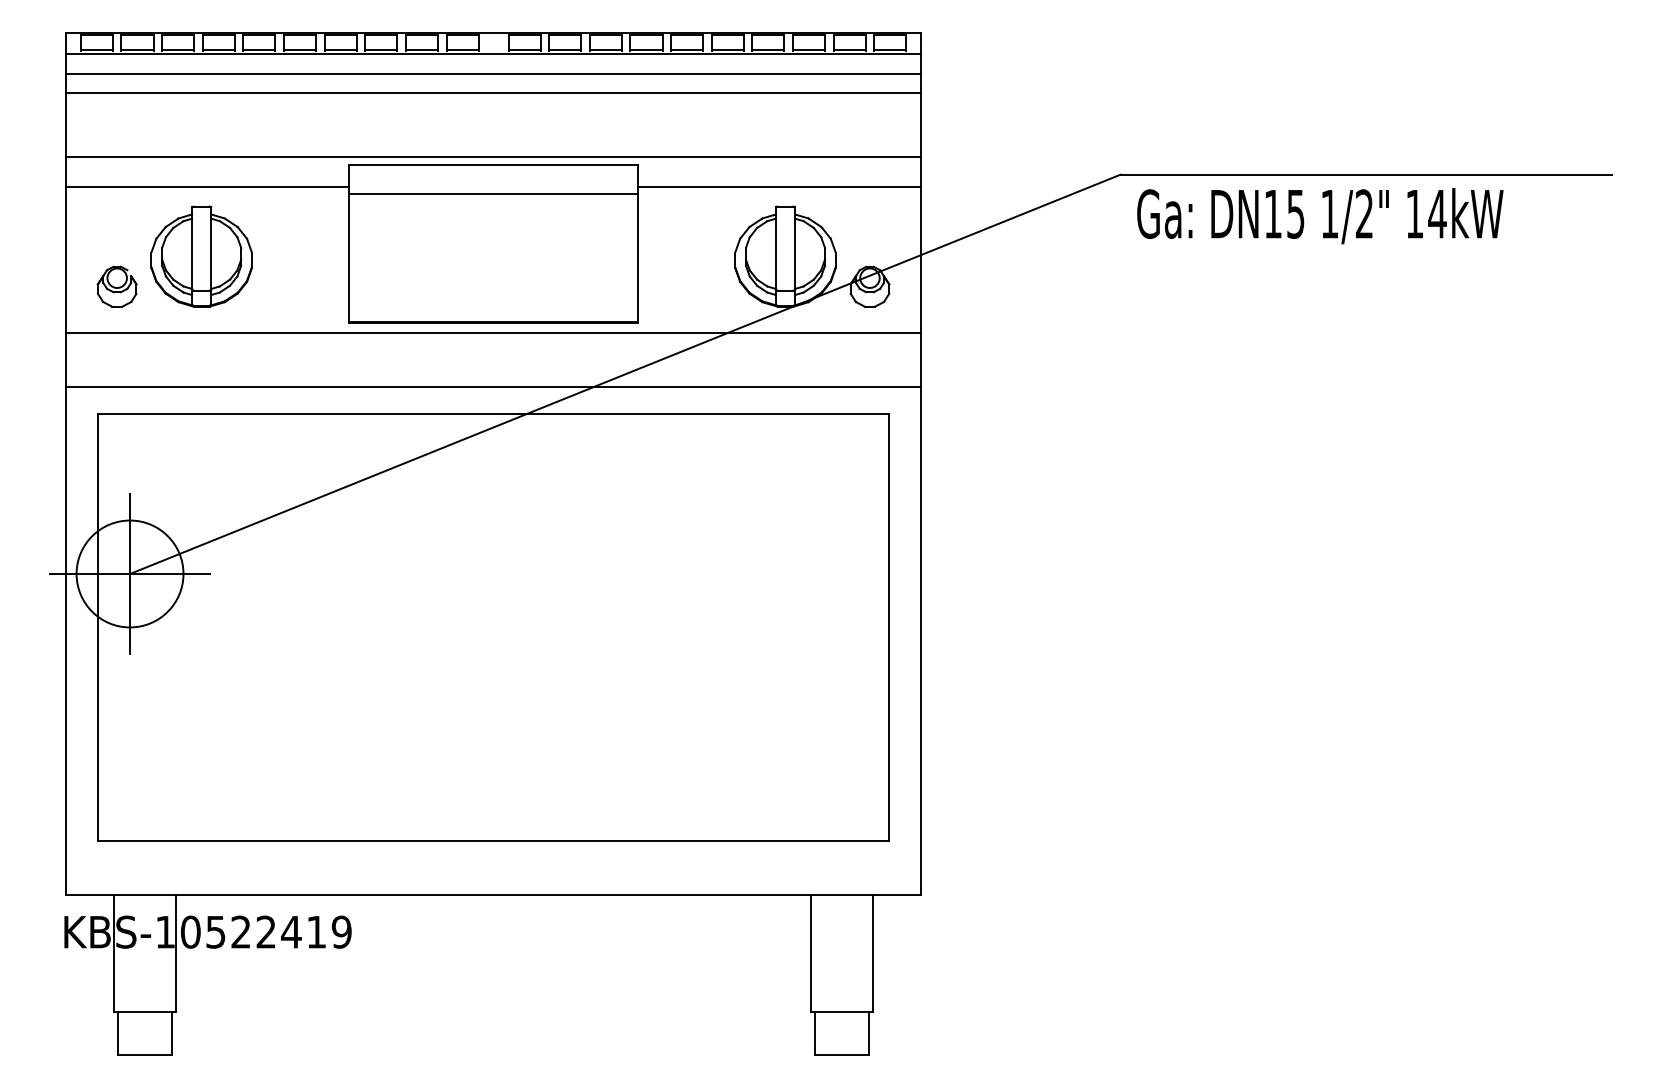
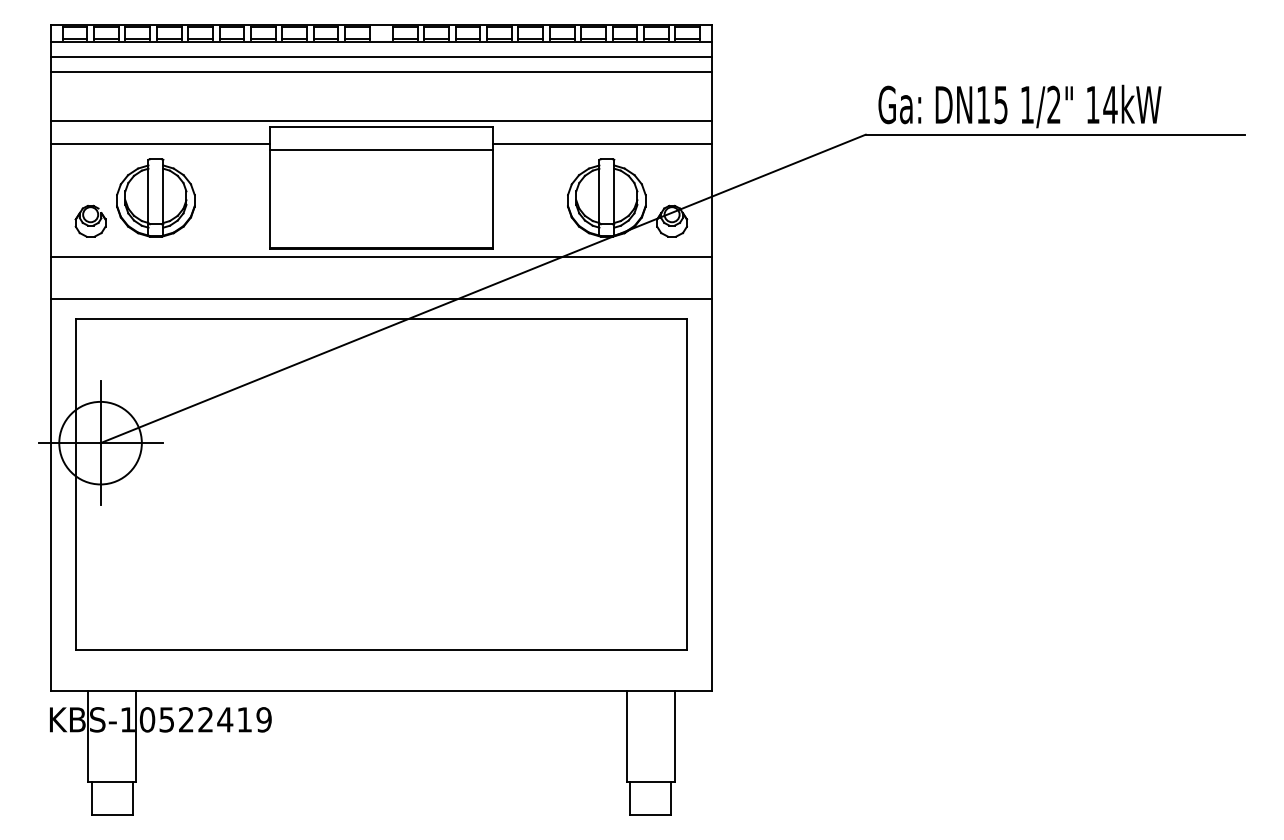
text: (1320, 216) -> (1020, 106), moved

